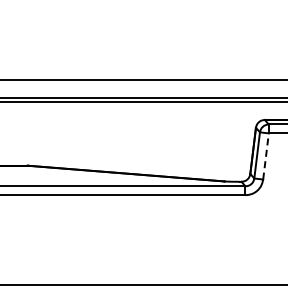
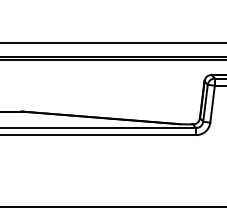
line: (266, 156) -> (212, 104), dashed -> solid

